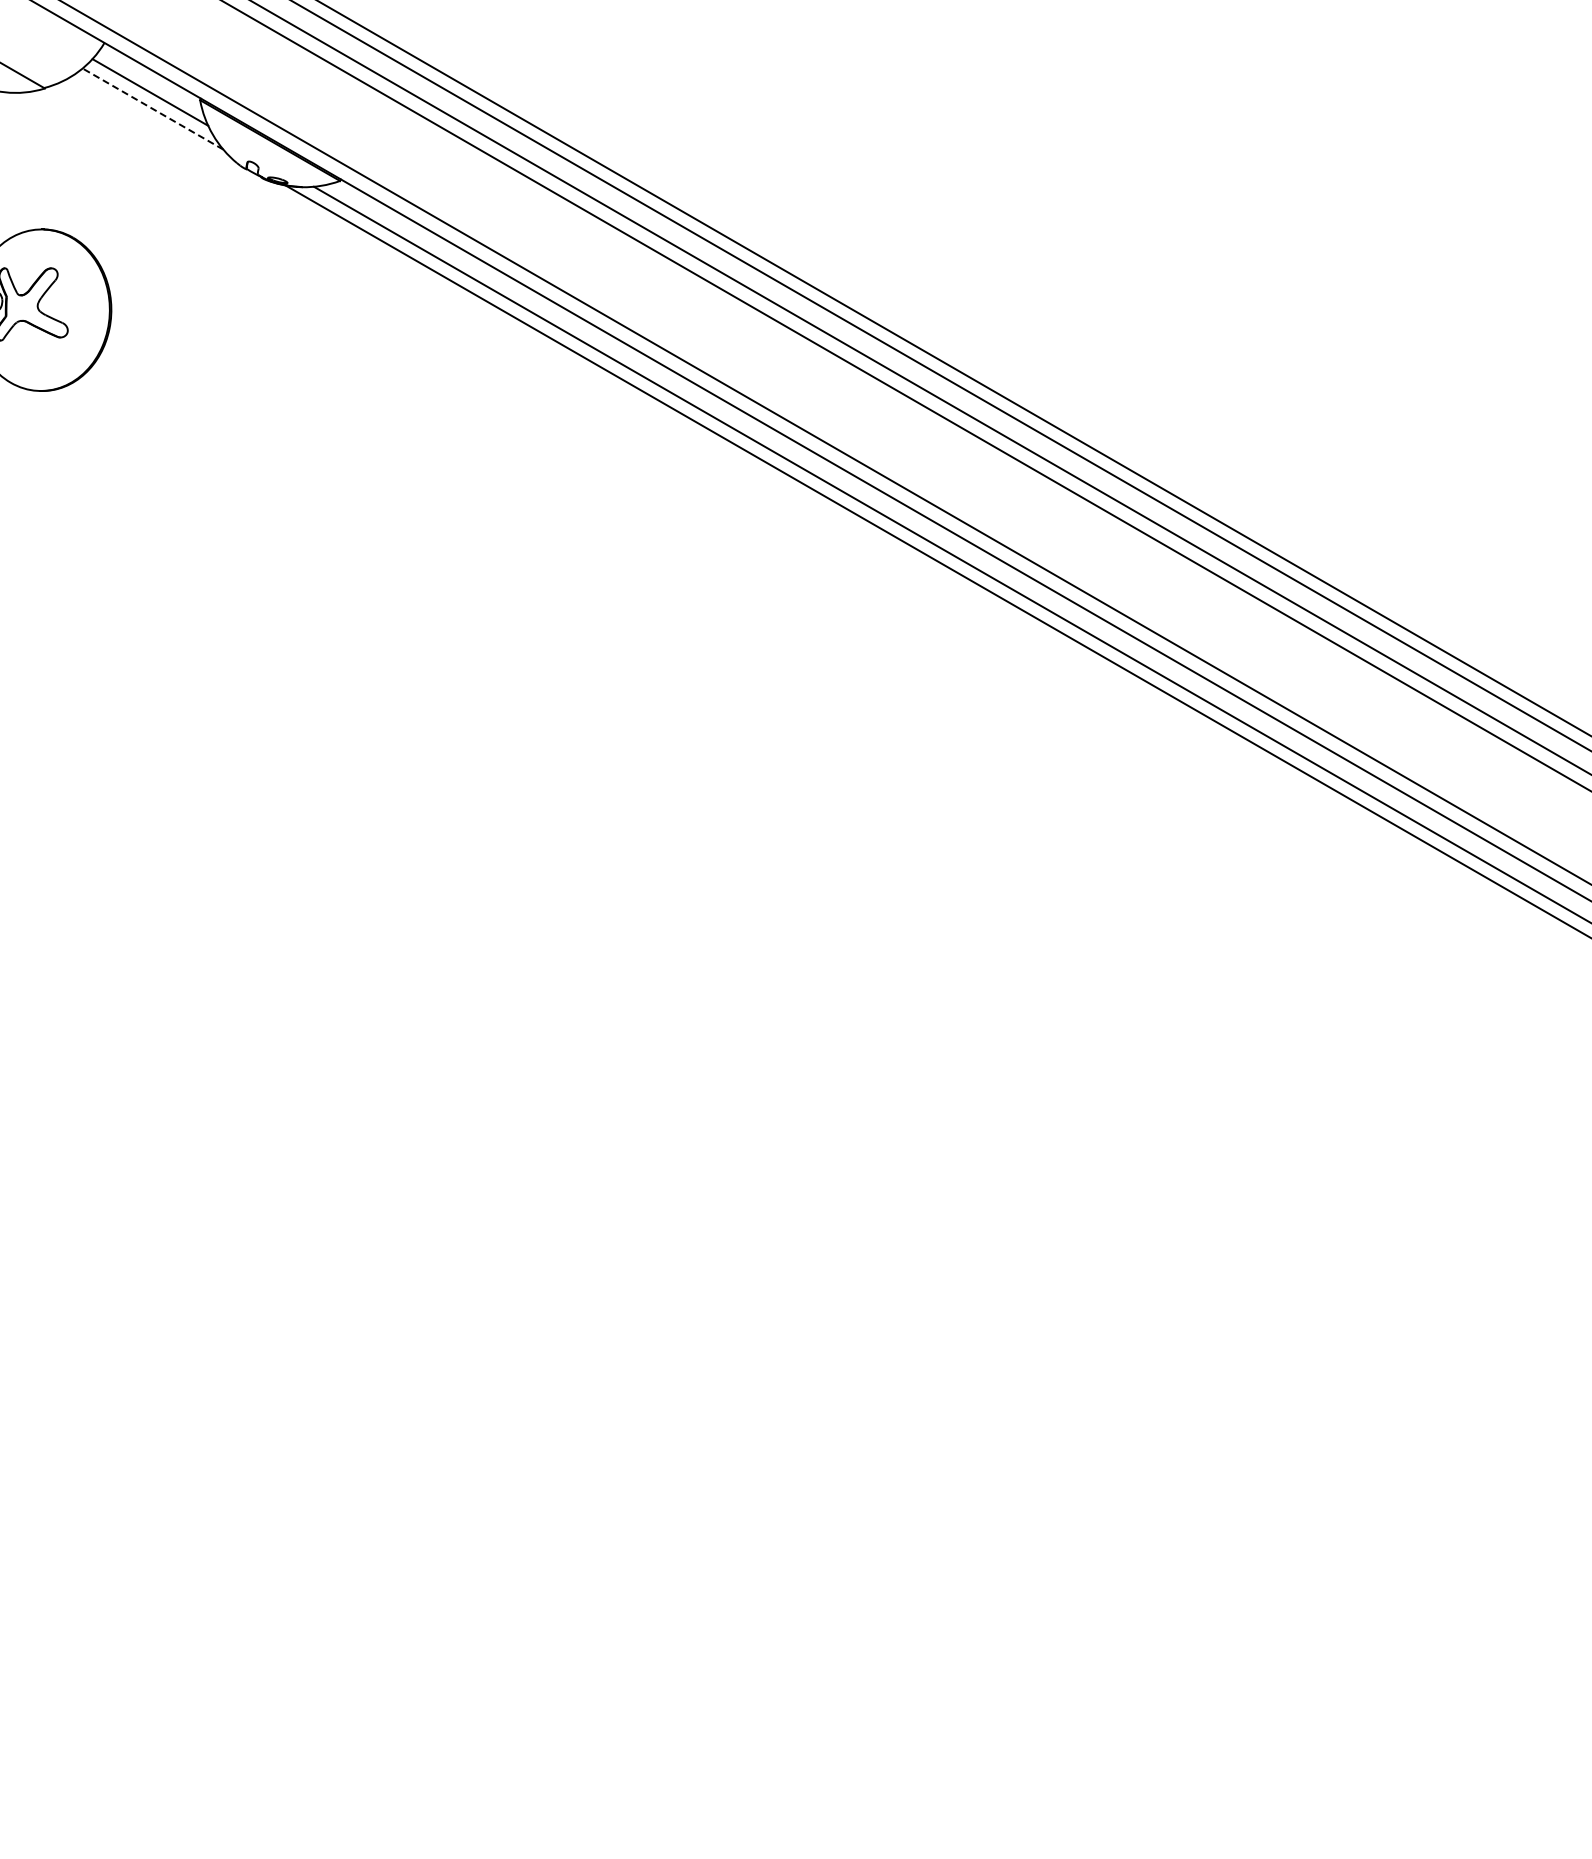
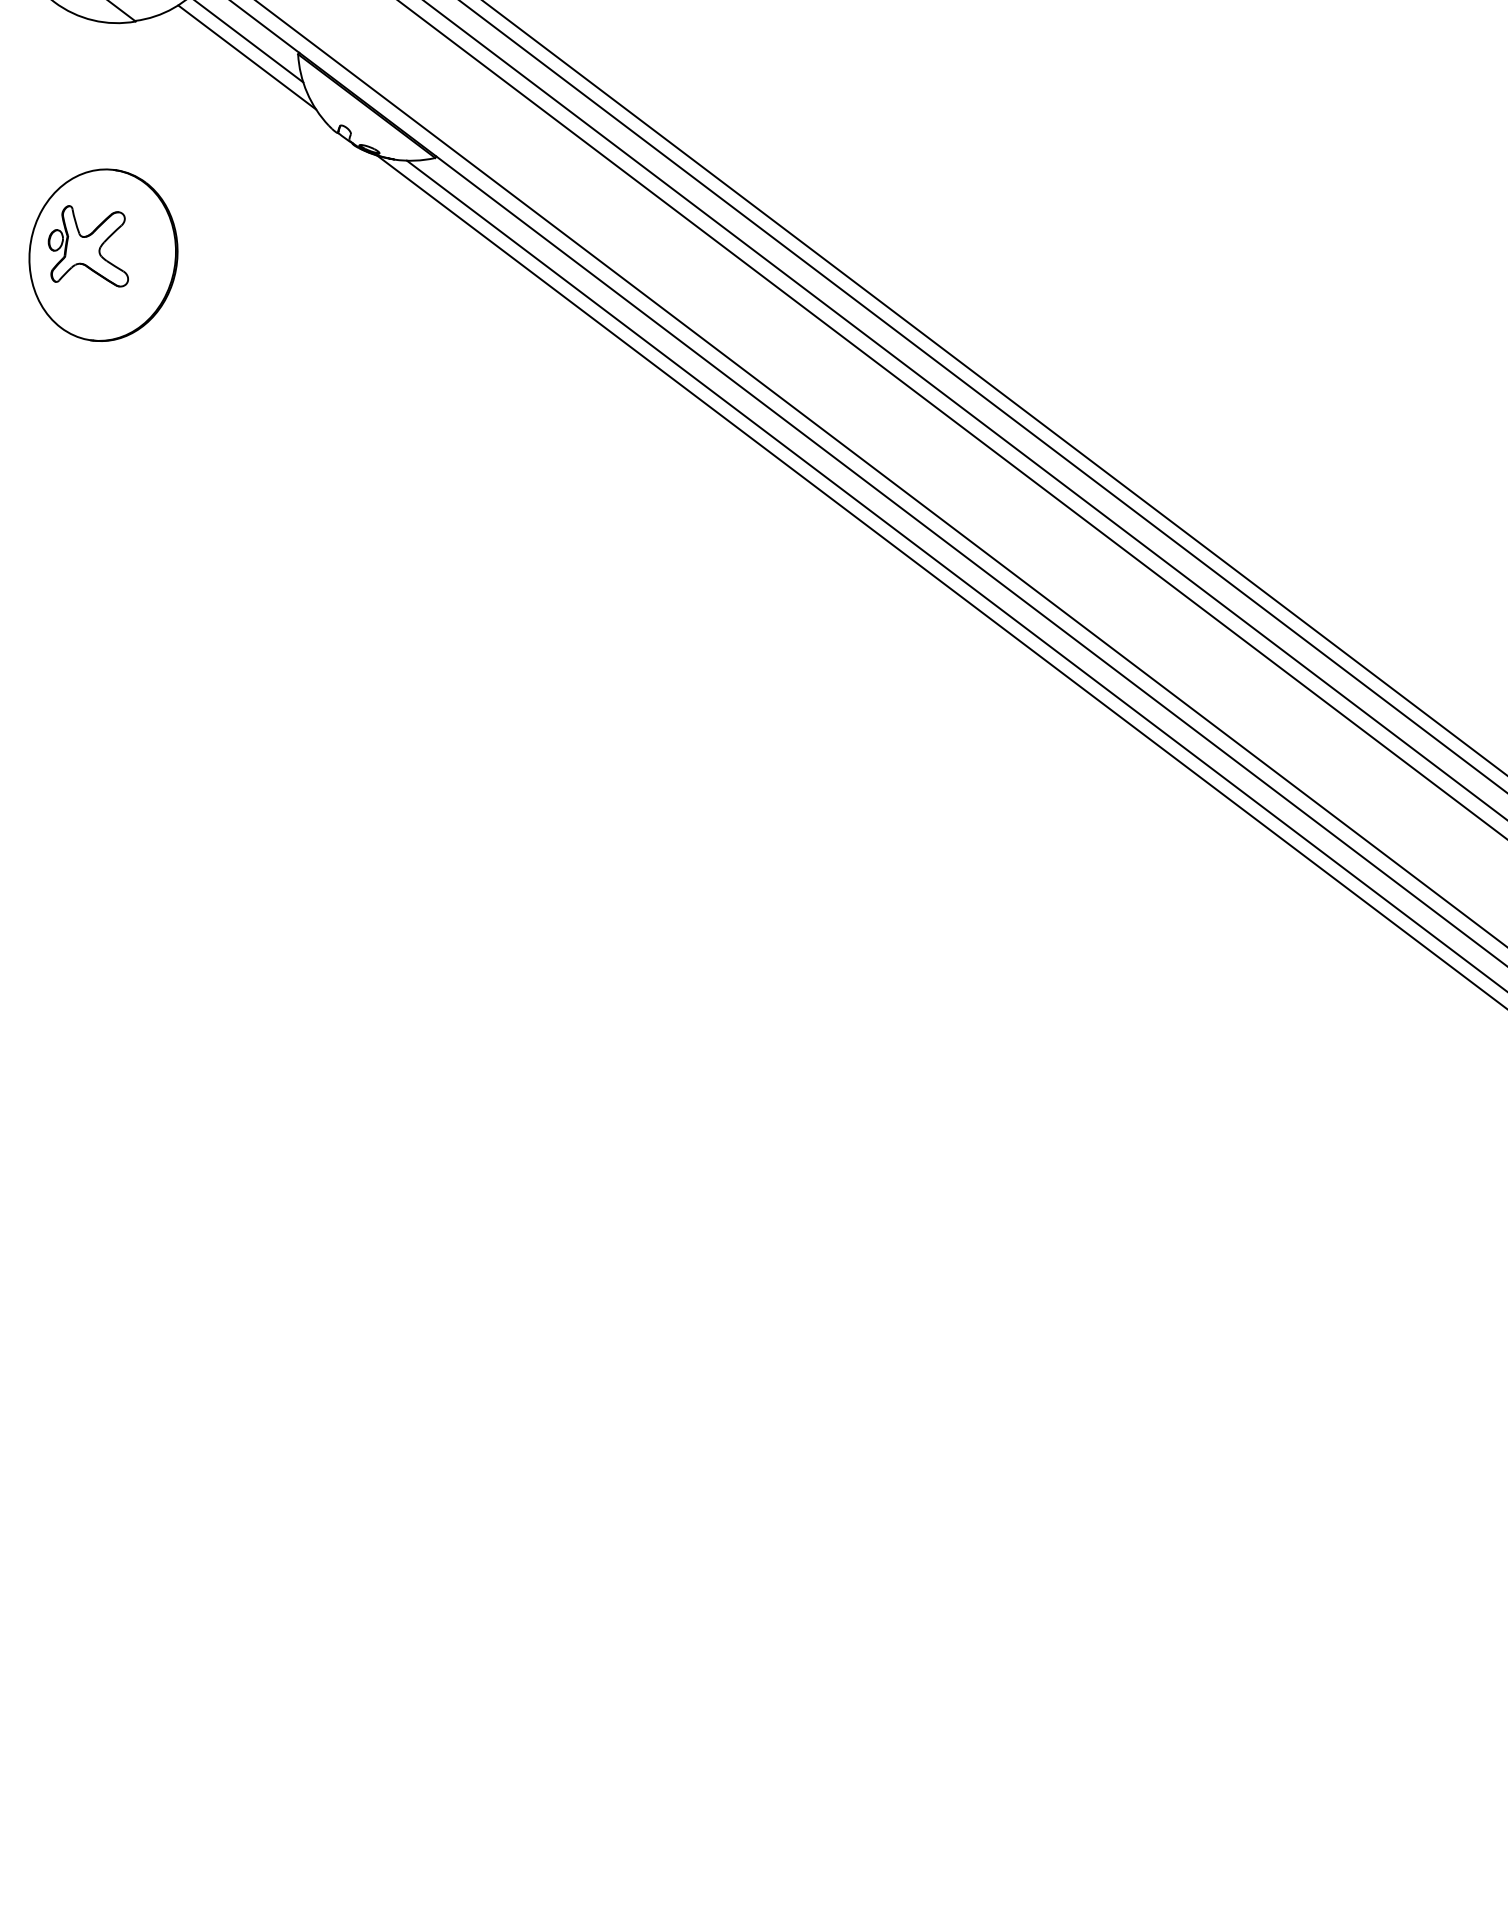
line: (152, 108) -> (246, 56), dashed -> solid

